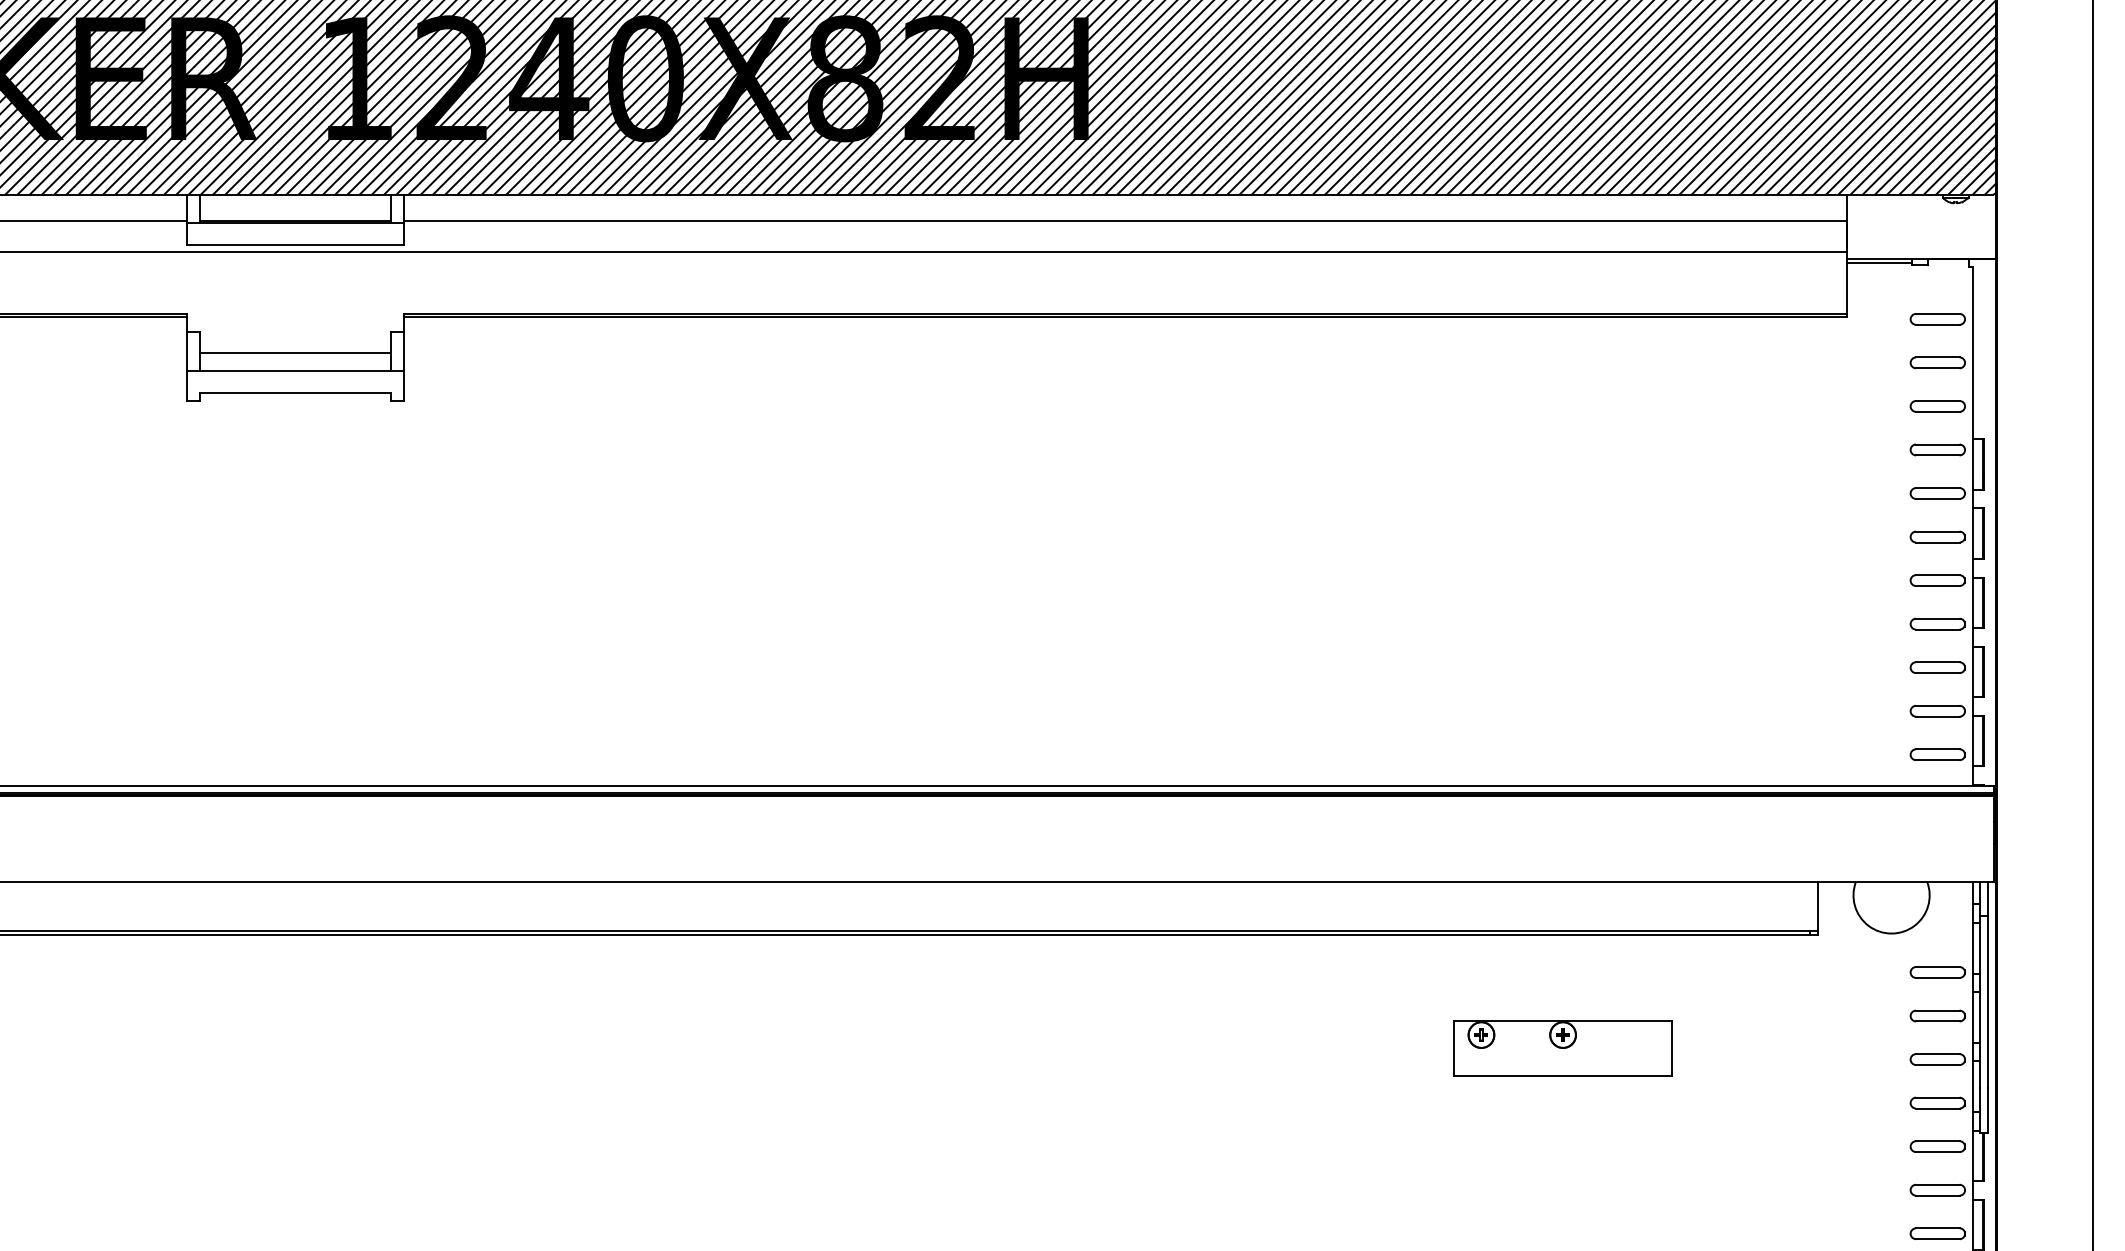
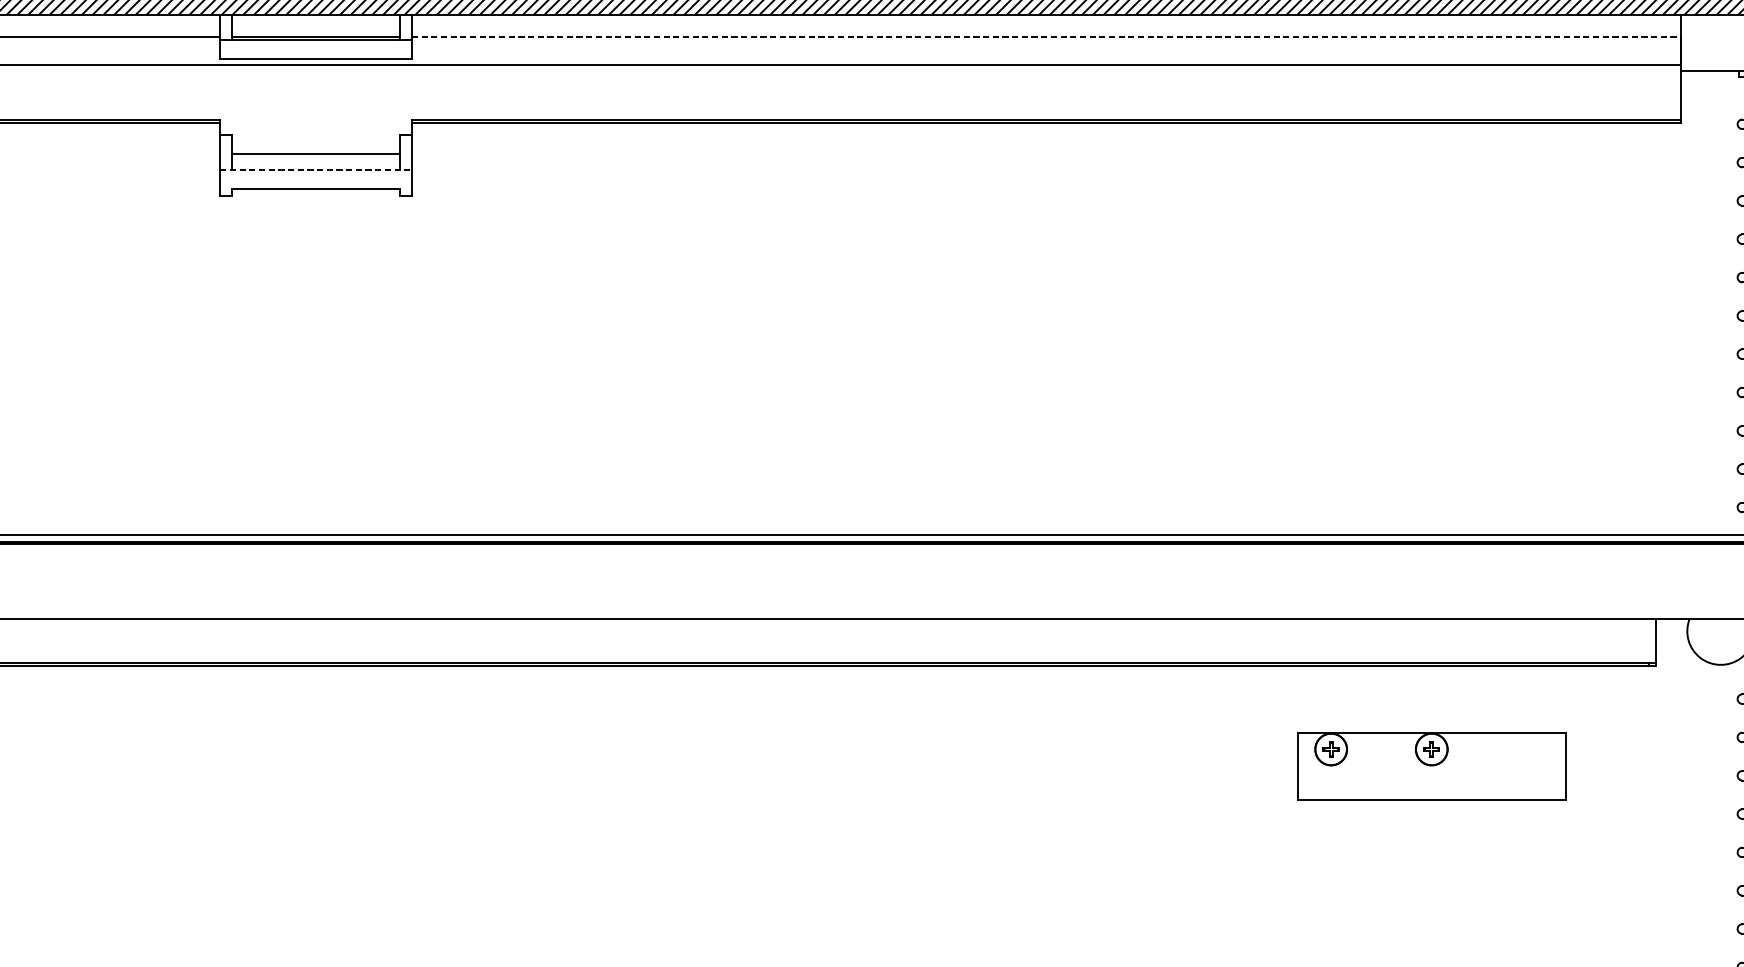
line: (1125, 220) -> (1046, 37), solid -> dashed
line: (1878, 262) -> (1709, 74), removed
line: (295, 371) -> (316, 170), solid -> dashed
part: (1562, 1048) -> (1431, 766), size x1.4

